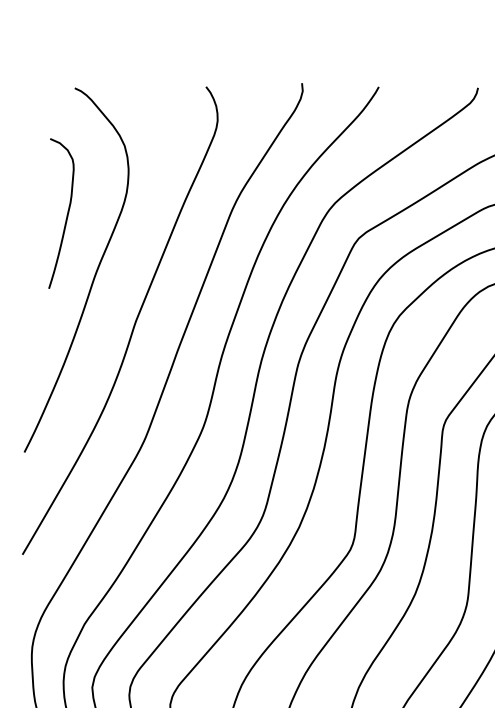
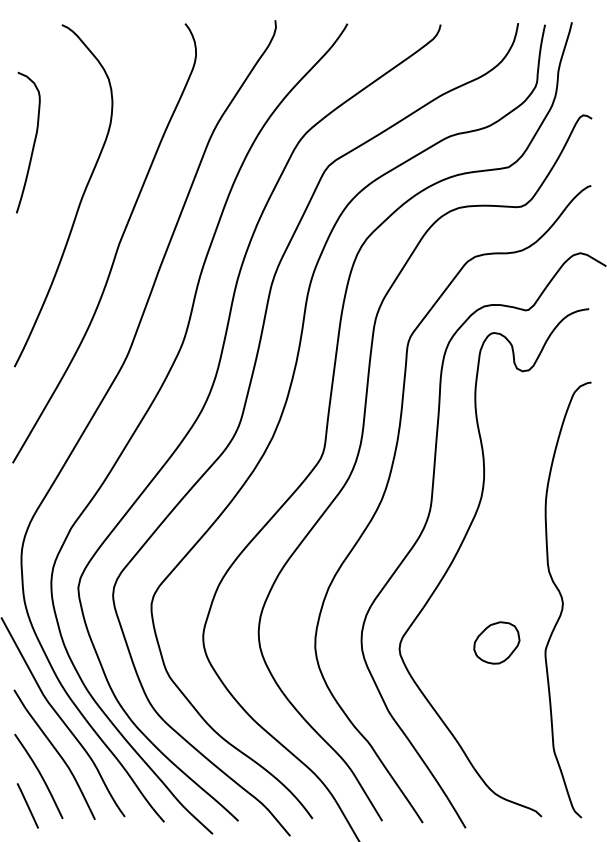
curve: (66, 213) -> (33, 142), moved

